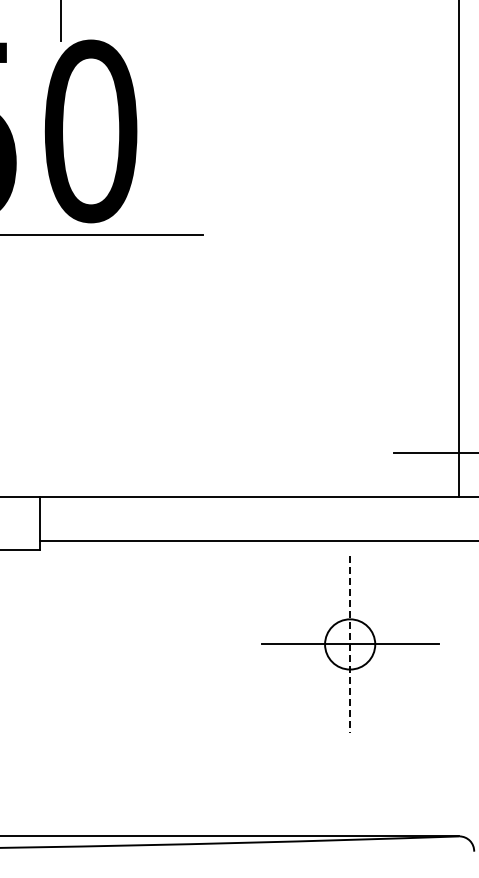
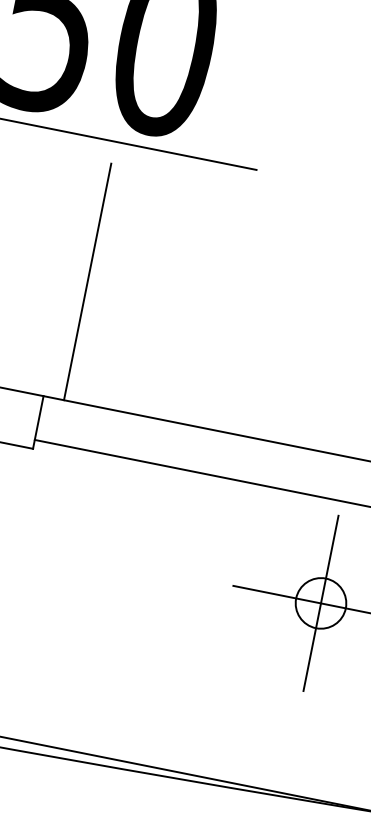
line: (60, 376) -> (87, 281), added
line: (350, 644) -> (321, 603), dashed -> solid

